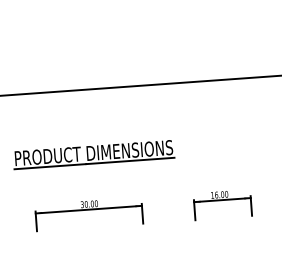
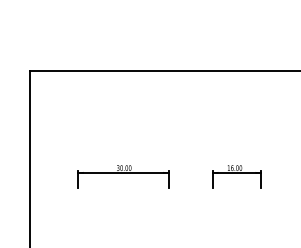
part: (93, 154) -> (130, 126), removed

